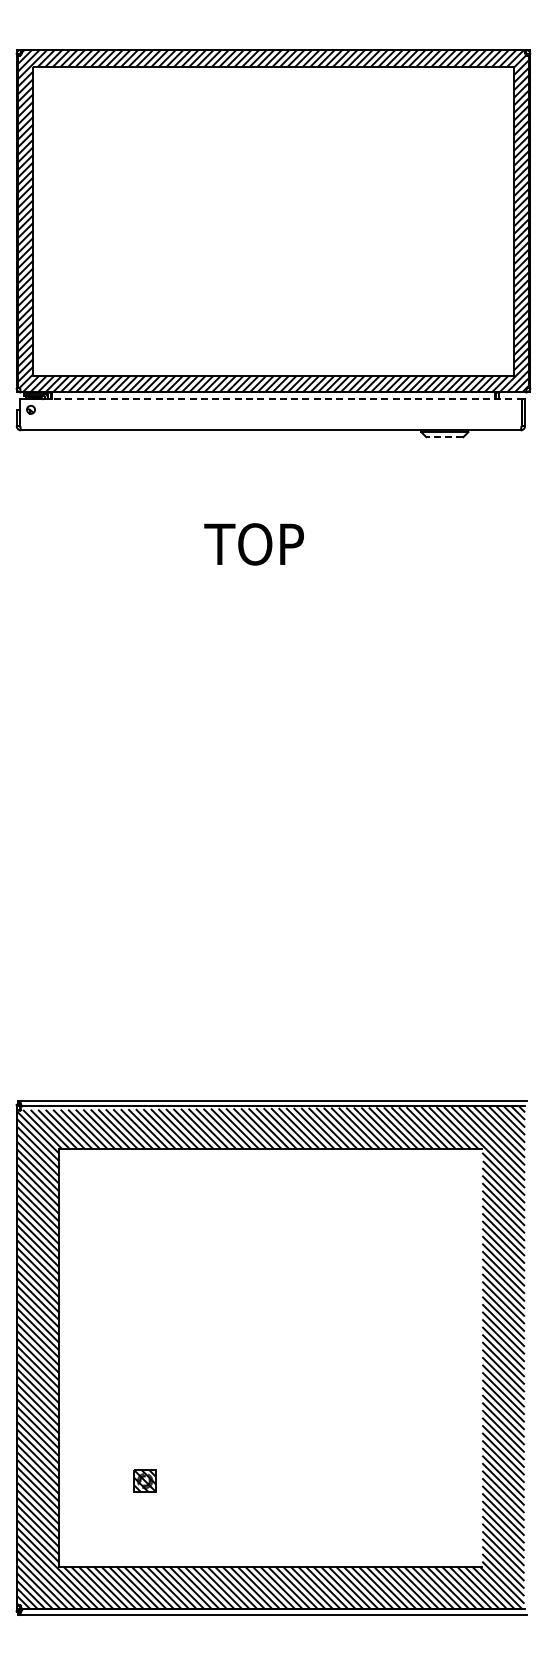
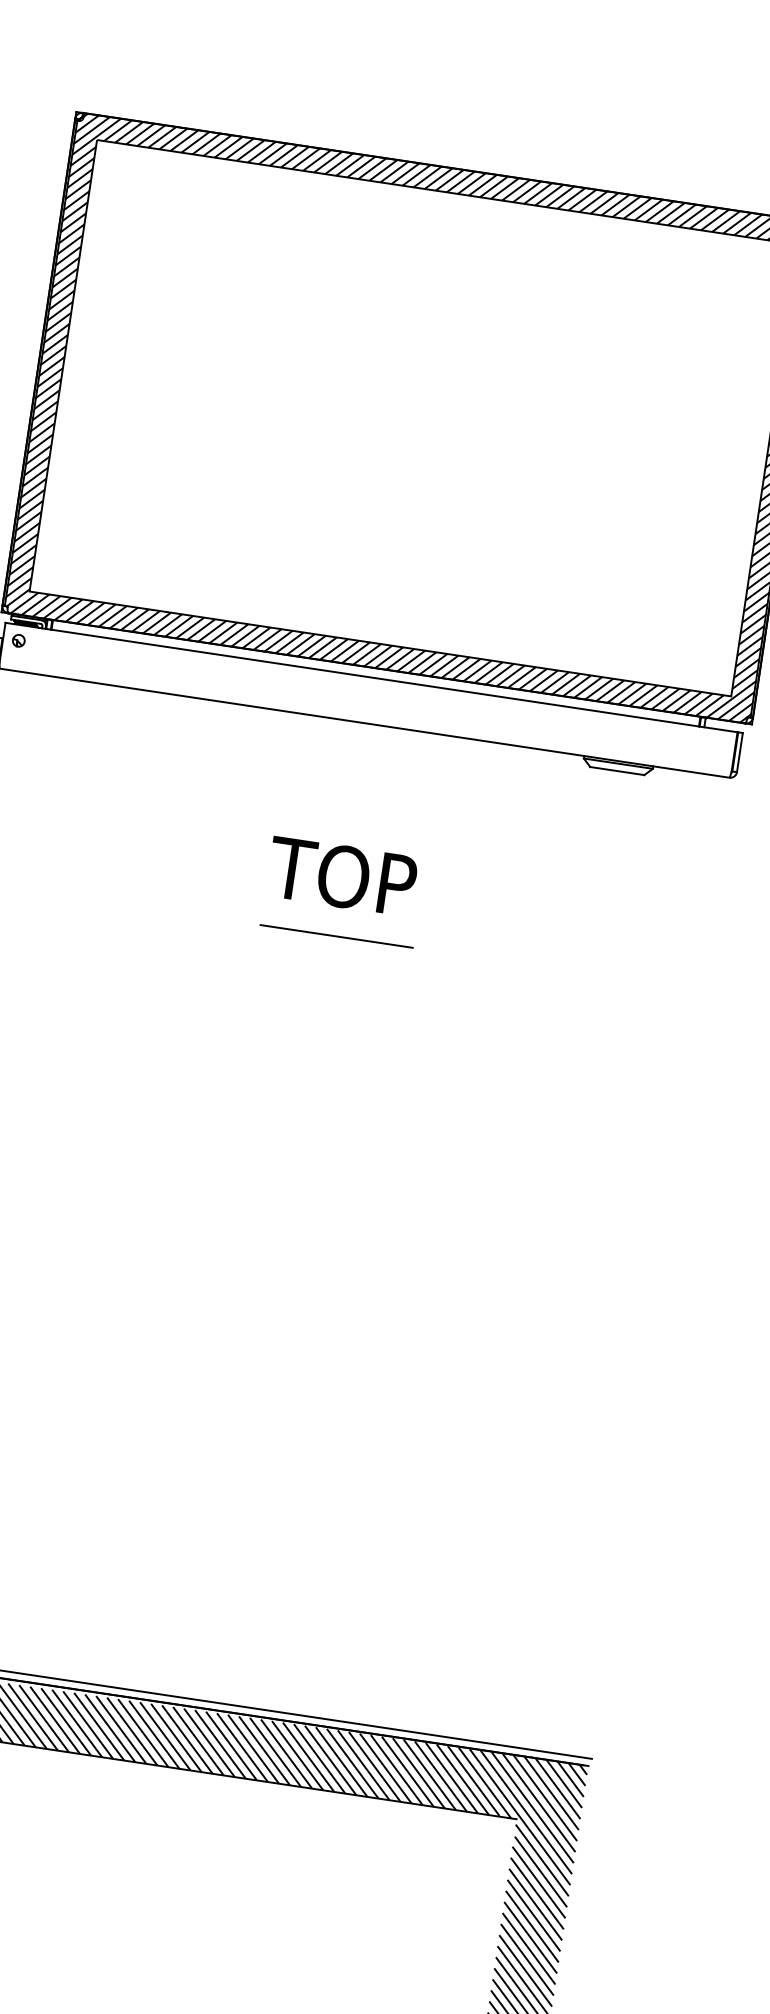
line: (270, 399) -> (370, 677), dashed -> solid
line: (444, 437) -> (616, 771), dashed -> solid
text: (253, 544) -> (341, 876), moved
line: (273, 576) -> (336, 937), added

